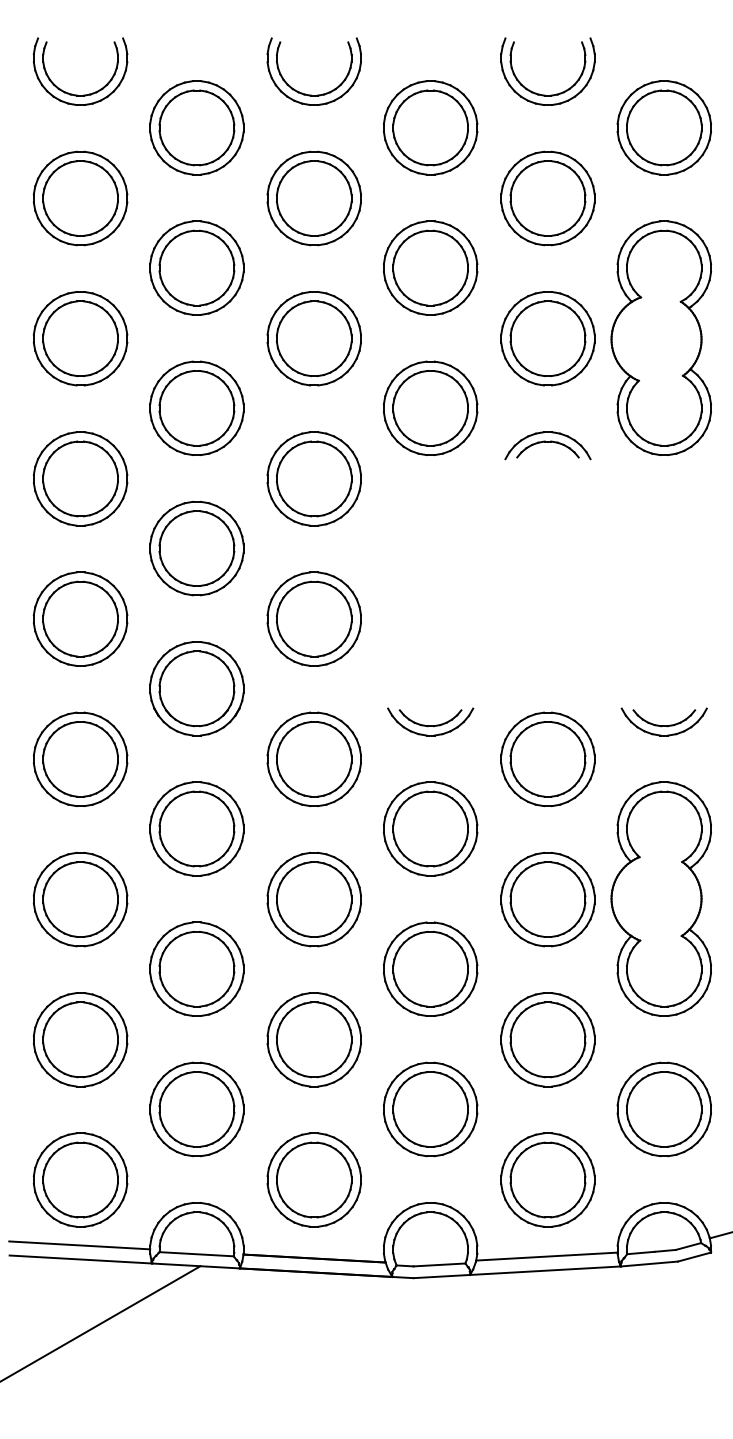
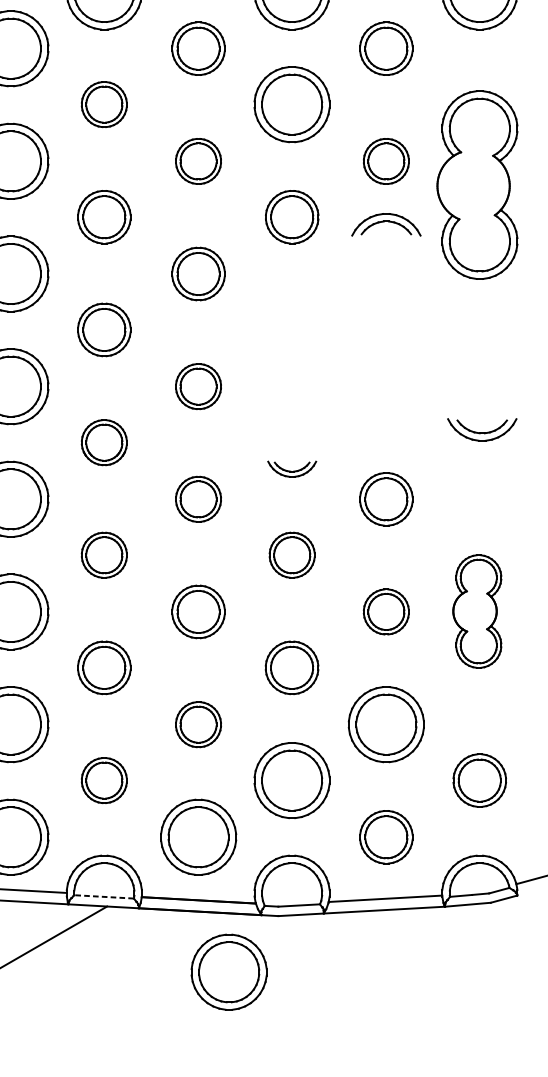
part: (313, 198) -> (198, 48), size x0.7
part: (547, 198) -> (386, 48), size x0.7
part: (196, 267) -> (104, 104), size x0.6
part: (660, 337) -> (476, 184), moved
part: (313, 338) -> (198, 161), size x0.6
part: (547, 338) -> (386, 161), size x0.6
part: (196, 407) -> (104, 216), size x0.7
part: (430, 407) -> (292, 216), size x0.7
part: (547, 445) -> (386, 224), moved
part: (313, 478) -> (198, 273), size x0.7
part: (196, 548) -> (104, 329), size x0.7
part: (313, 618) -> (198, 386), size x0.6
part: (196, 688) -> (104, 442), size x0.6
part: (430, 721) -> (292, 468), size x0.7
part: (663, 721) -> (481, 429), moved
part: (313, 759) -> (198, 499), size x0.6
part: (547, 759) -> (386, 499), size x0.7
part: (196, 828) -> (104, 554), size x0.6
part: (430, 828) -> (292, 554), size x0.6
part: (660, 898) -> (476, 611), size x0.6
part: (313, 899) -> (198, 611), size x0.7
part: (547, 899) -> (386, 611), size x0.6
part: (196, 968) -> (104, 667), size x0.7
part: (430, 968) -> (292, 667), size x0.7
part: (313, 1039) -> (198, 724), size x0.6
part: (196, 1109) -> (104, 780), size x0.6
part: (663, 1109) -> (479, 780), size x0.7
part: (547, 1179) -> (386, 836), size x0.7
line: (196, 1254) -> (104, 897), solid -> dashed
part: (351, 1347) -> (228, 971), added

